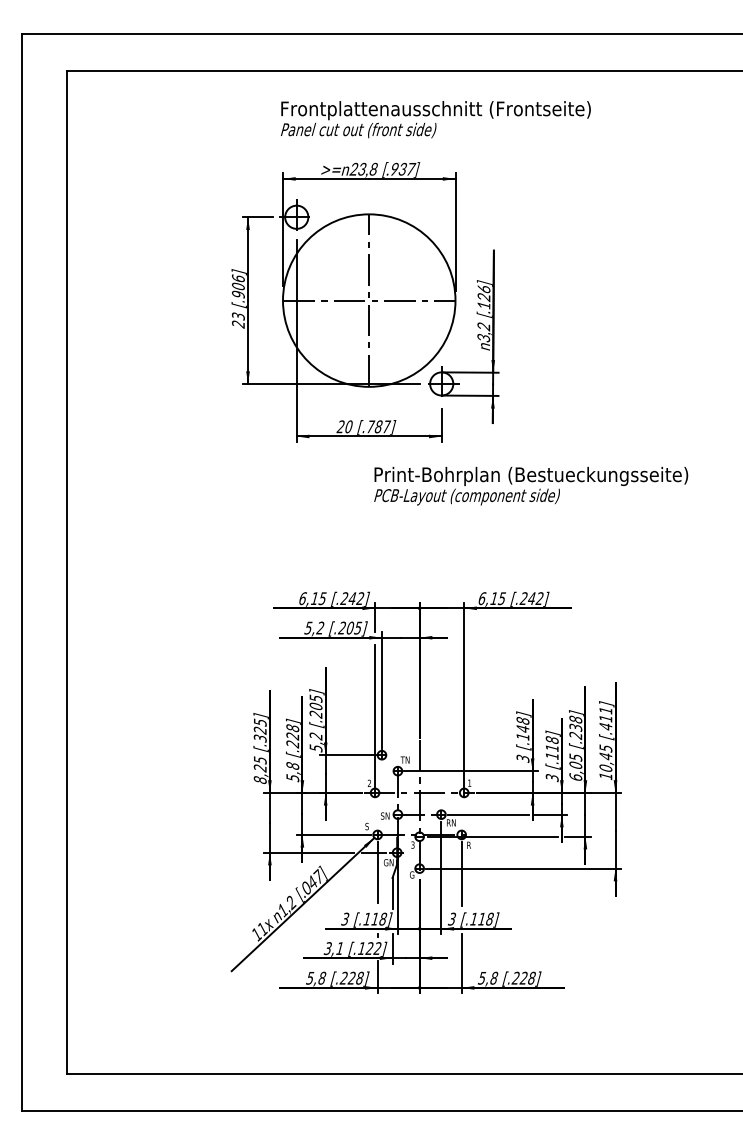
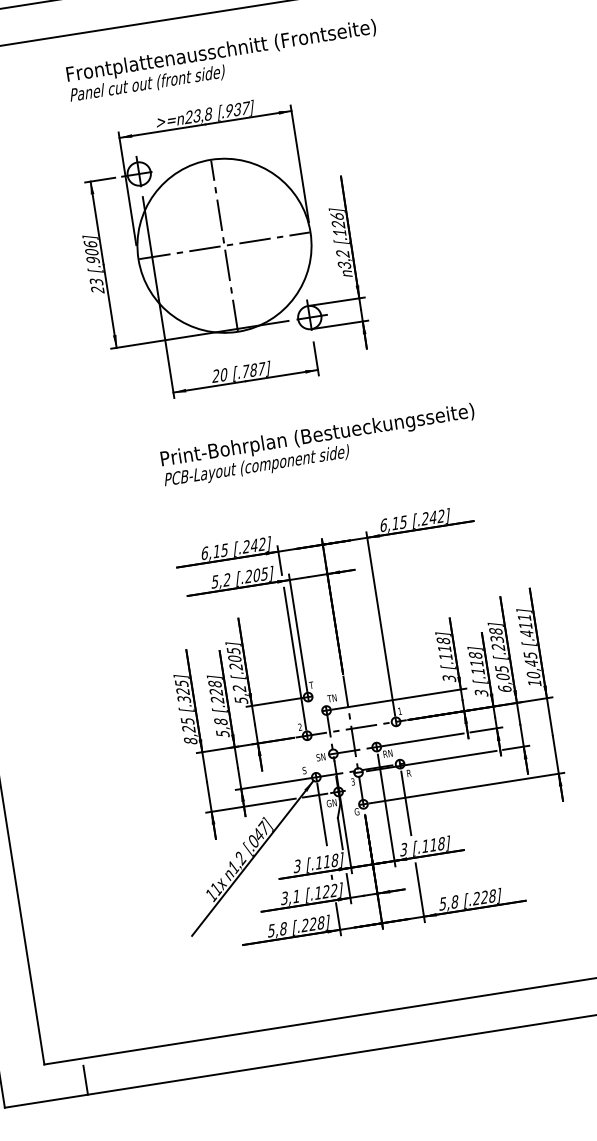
text: (435, 119) -> (222, 61), moved
text: (531, 485) -> (319, 445), moved
text: (522, 728) -> (444, 648), [.148] -> [.118]
line: (105, 1095) -> (85, 1079), added

